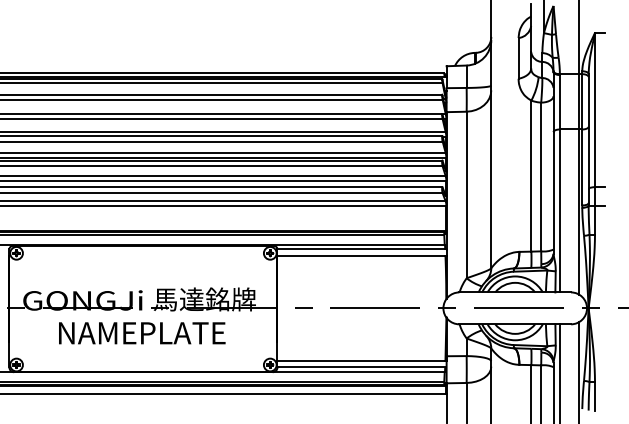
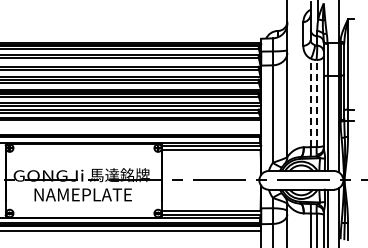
line: (530, 175) -> (310, 102), solid -> dashed
line: (541, 176) -> (316, 103), solid -> dashed

